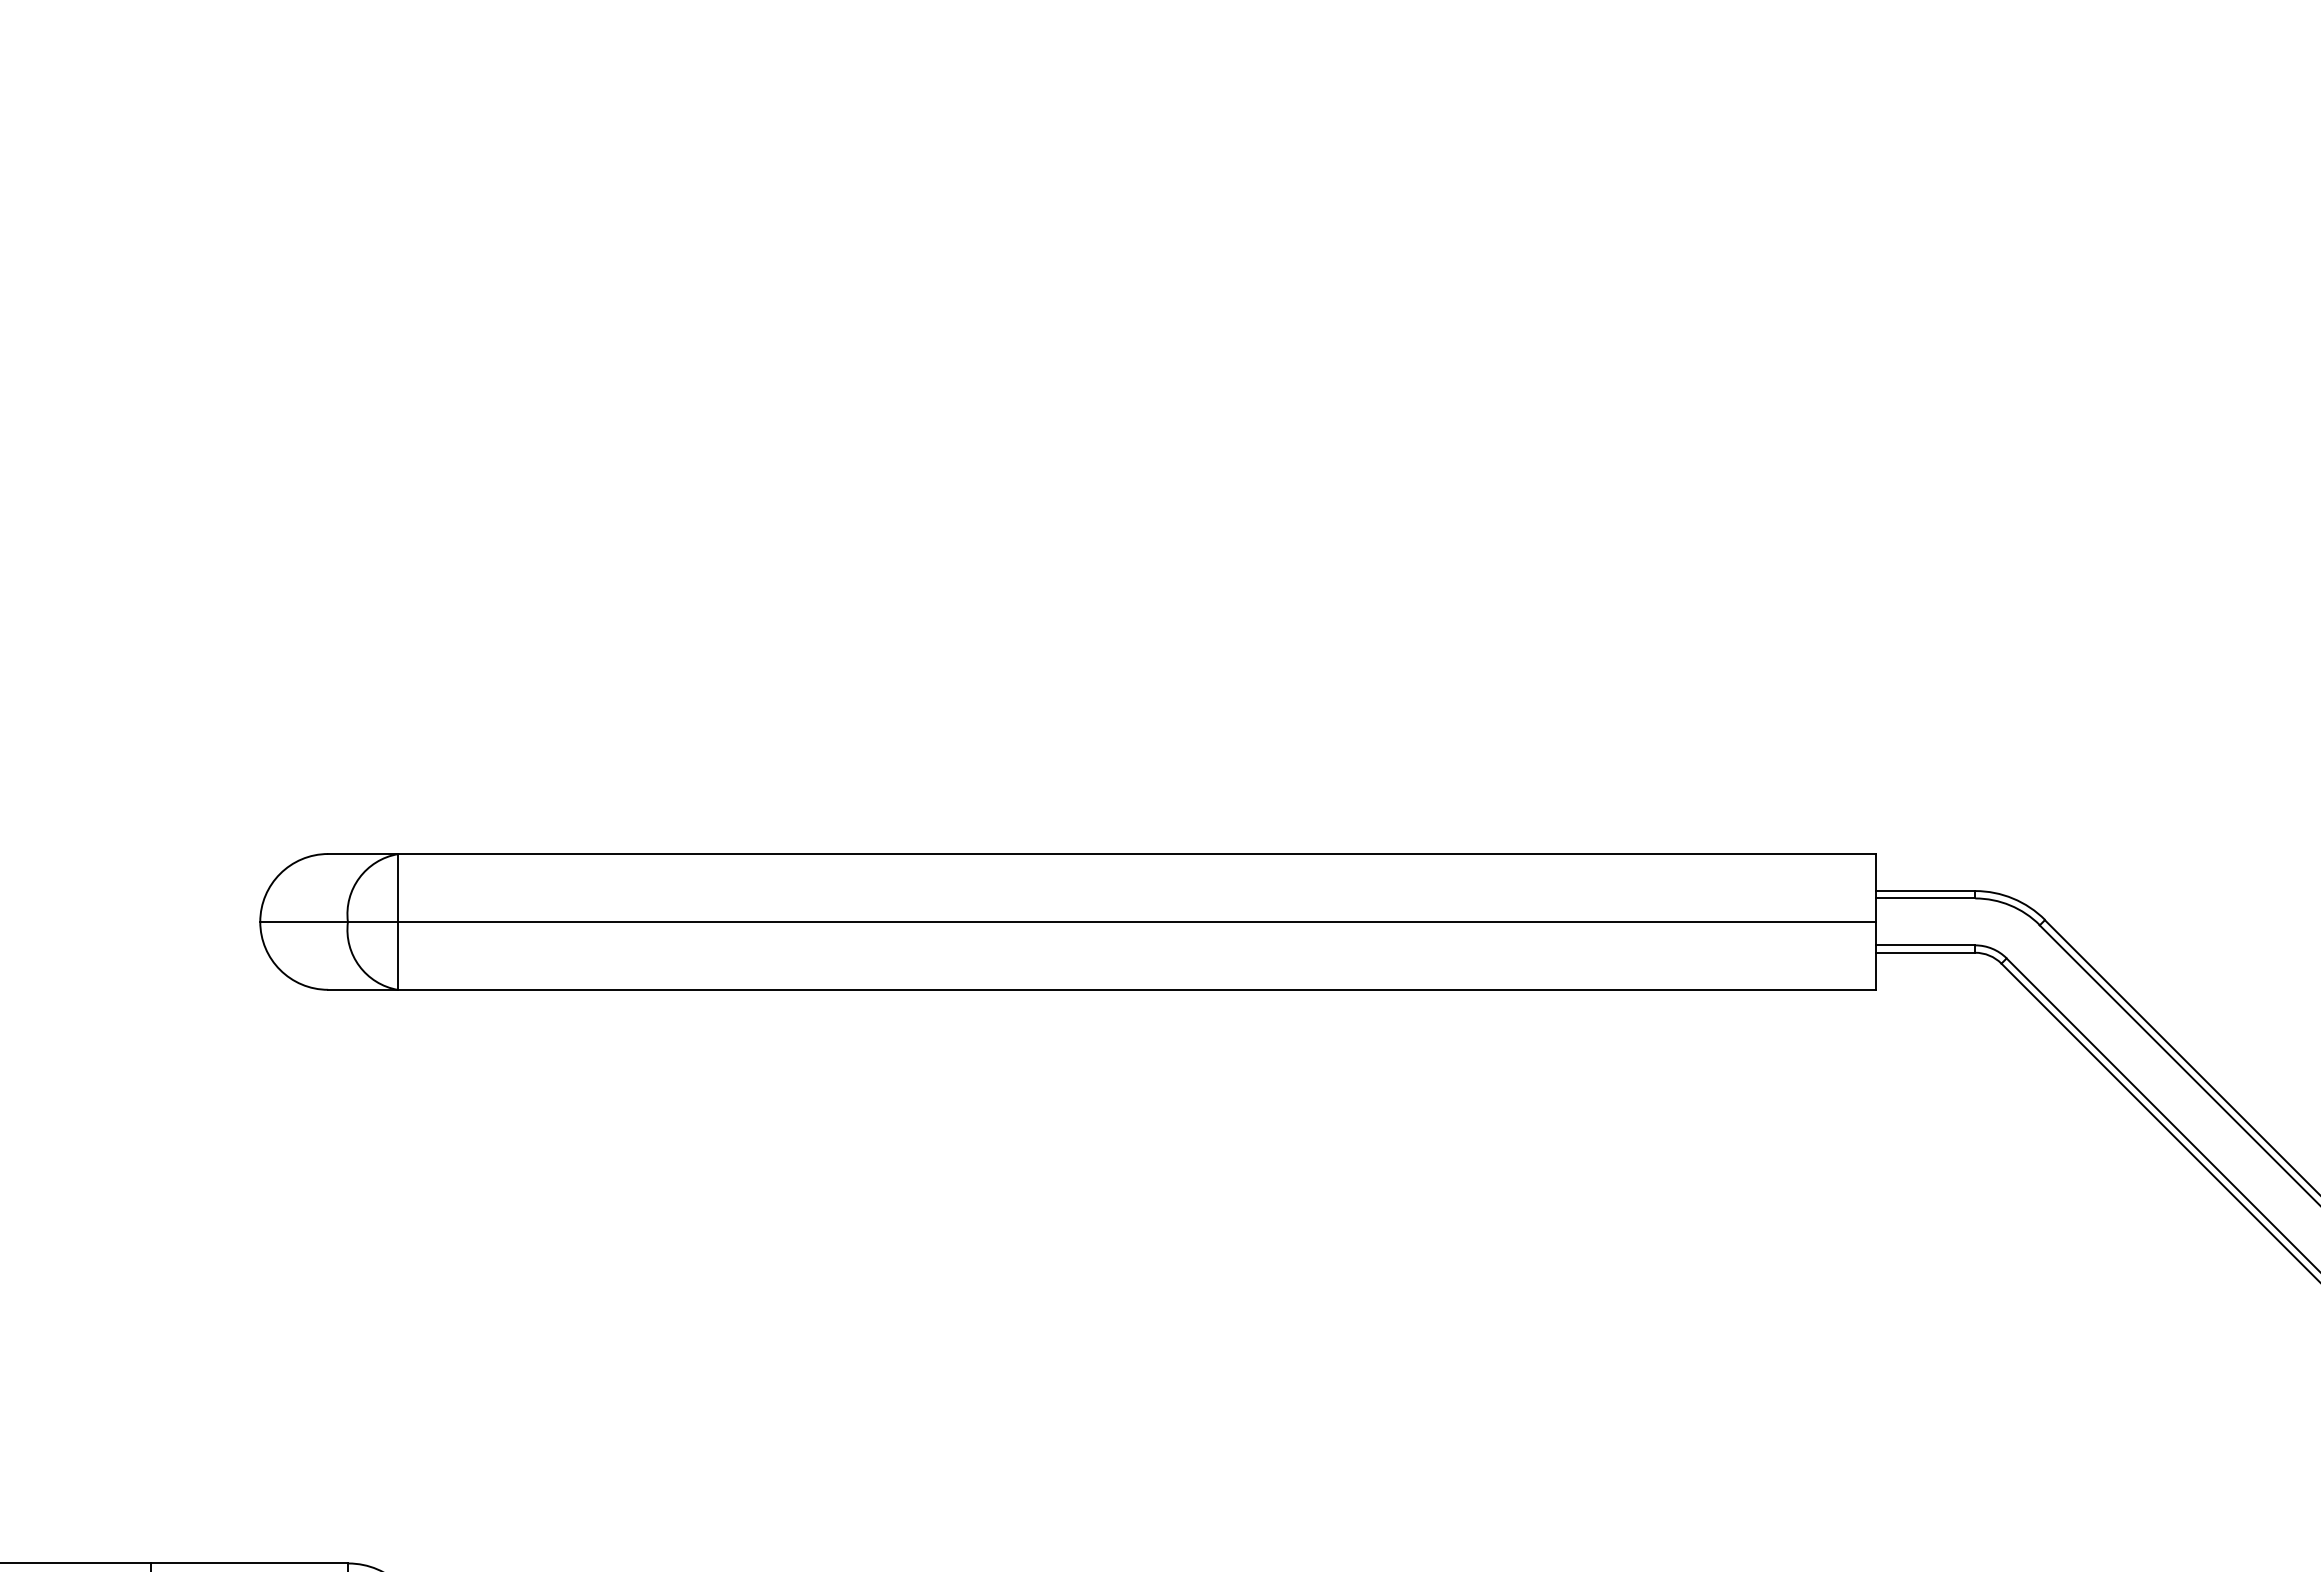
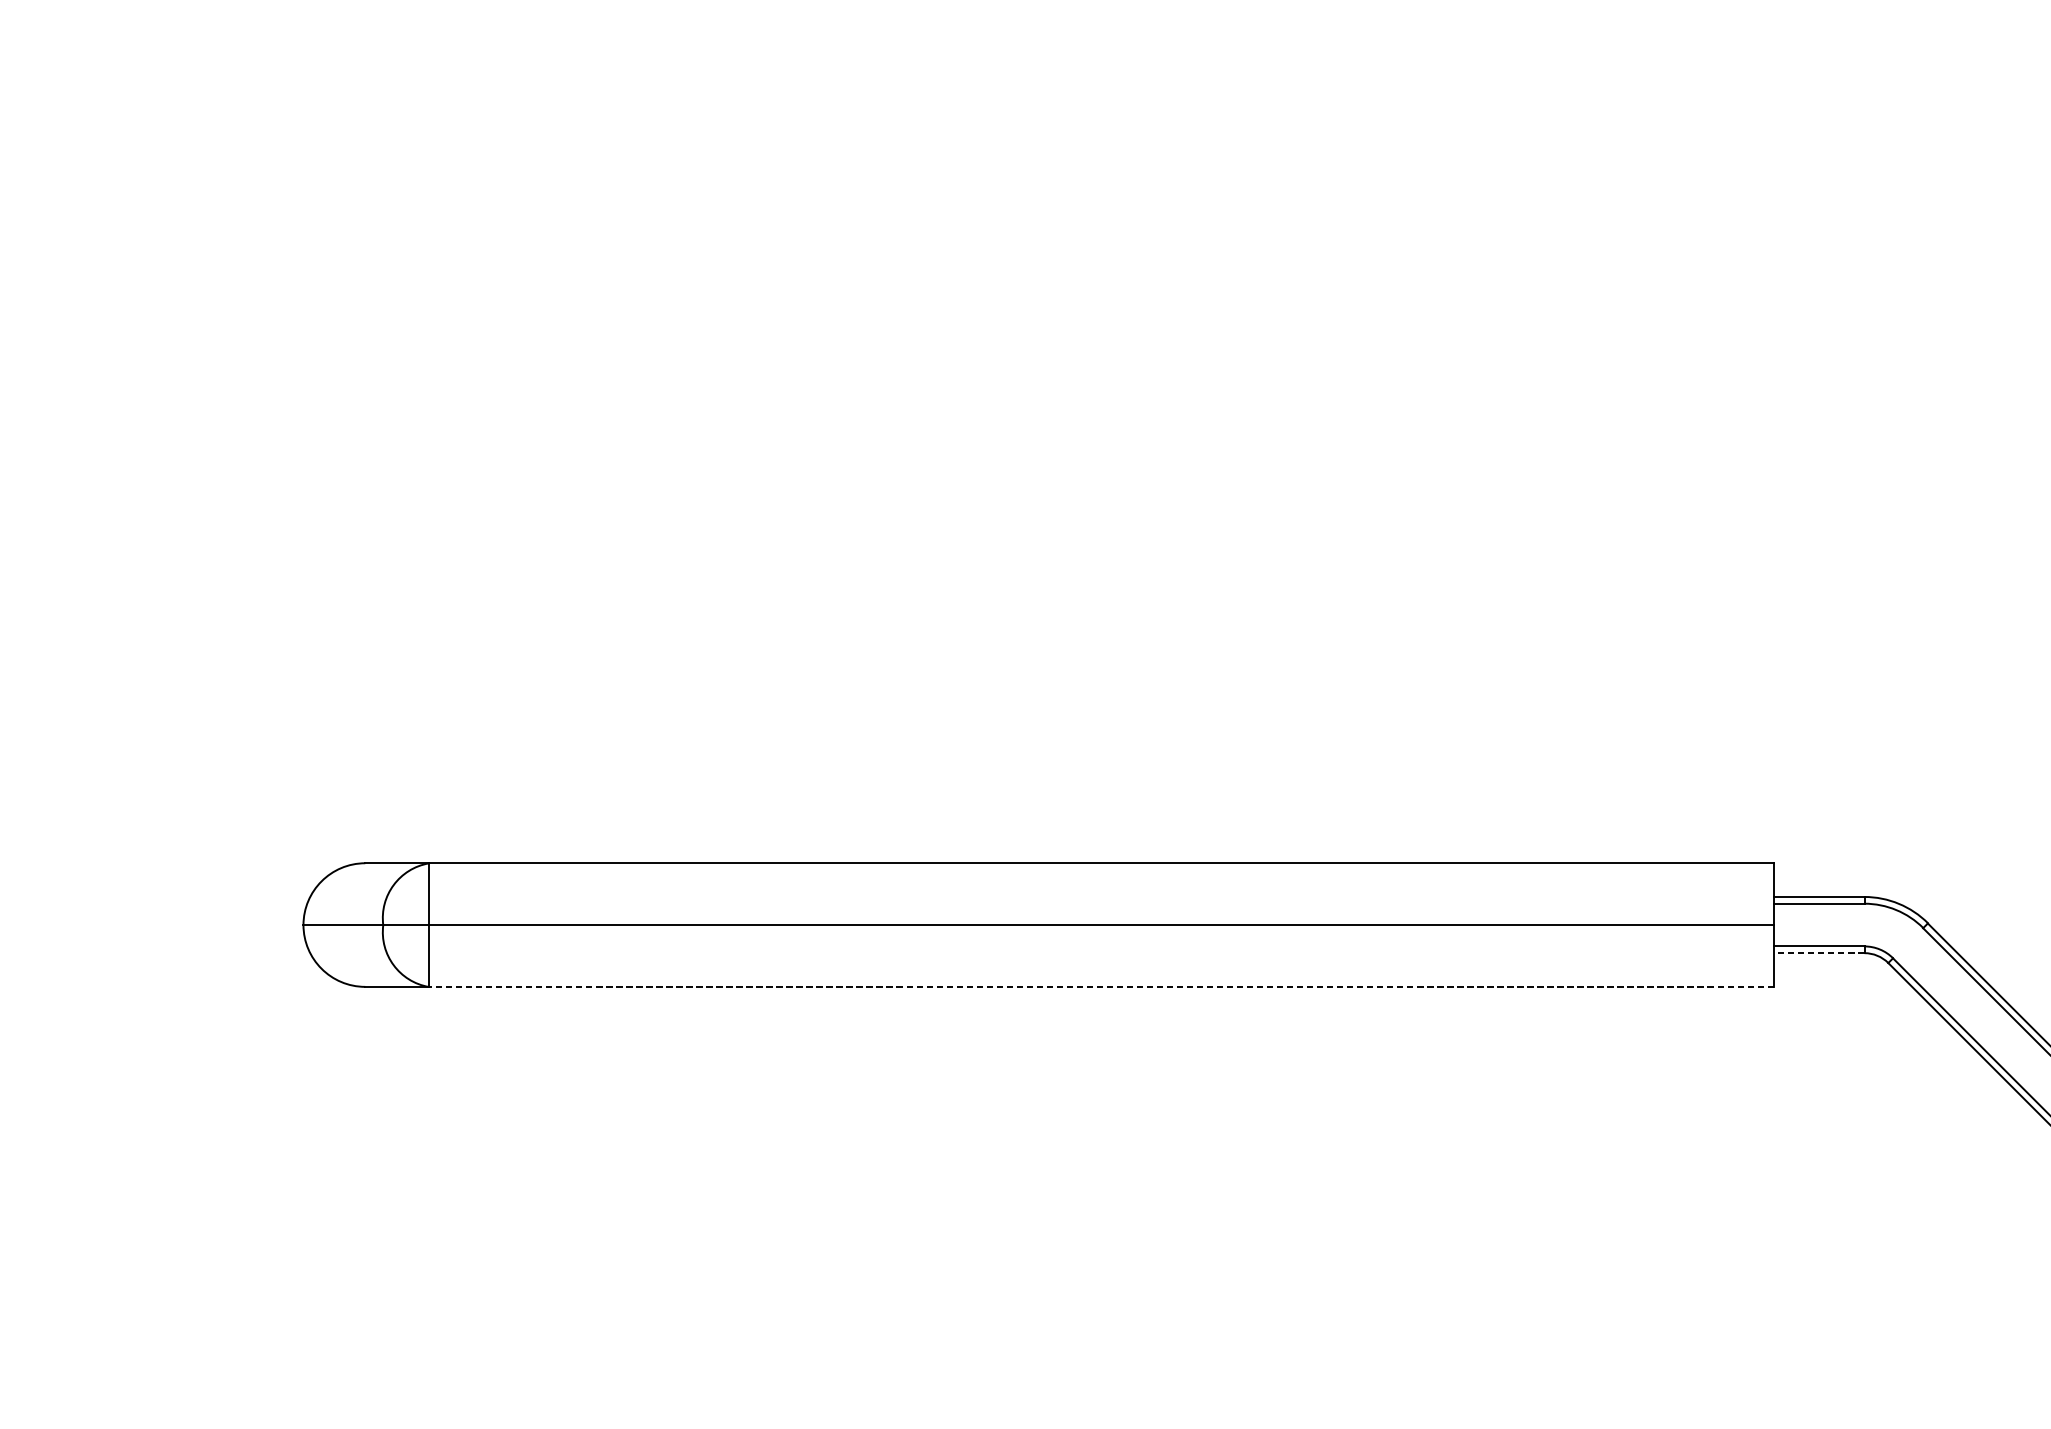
line: (1925, 952) -> (1819, 952), solid -> dashed
line: (1136, 989) -> (1101, 986), solid -> dashed

